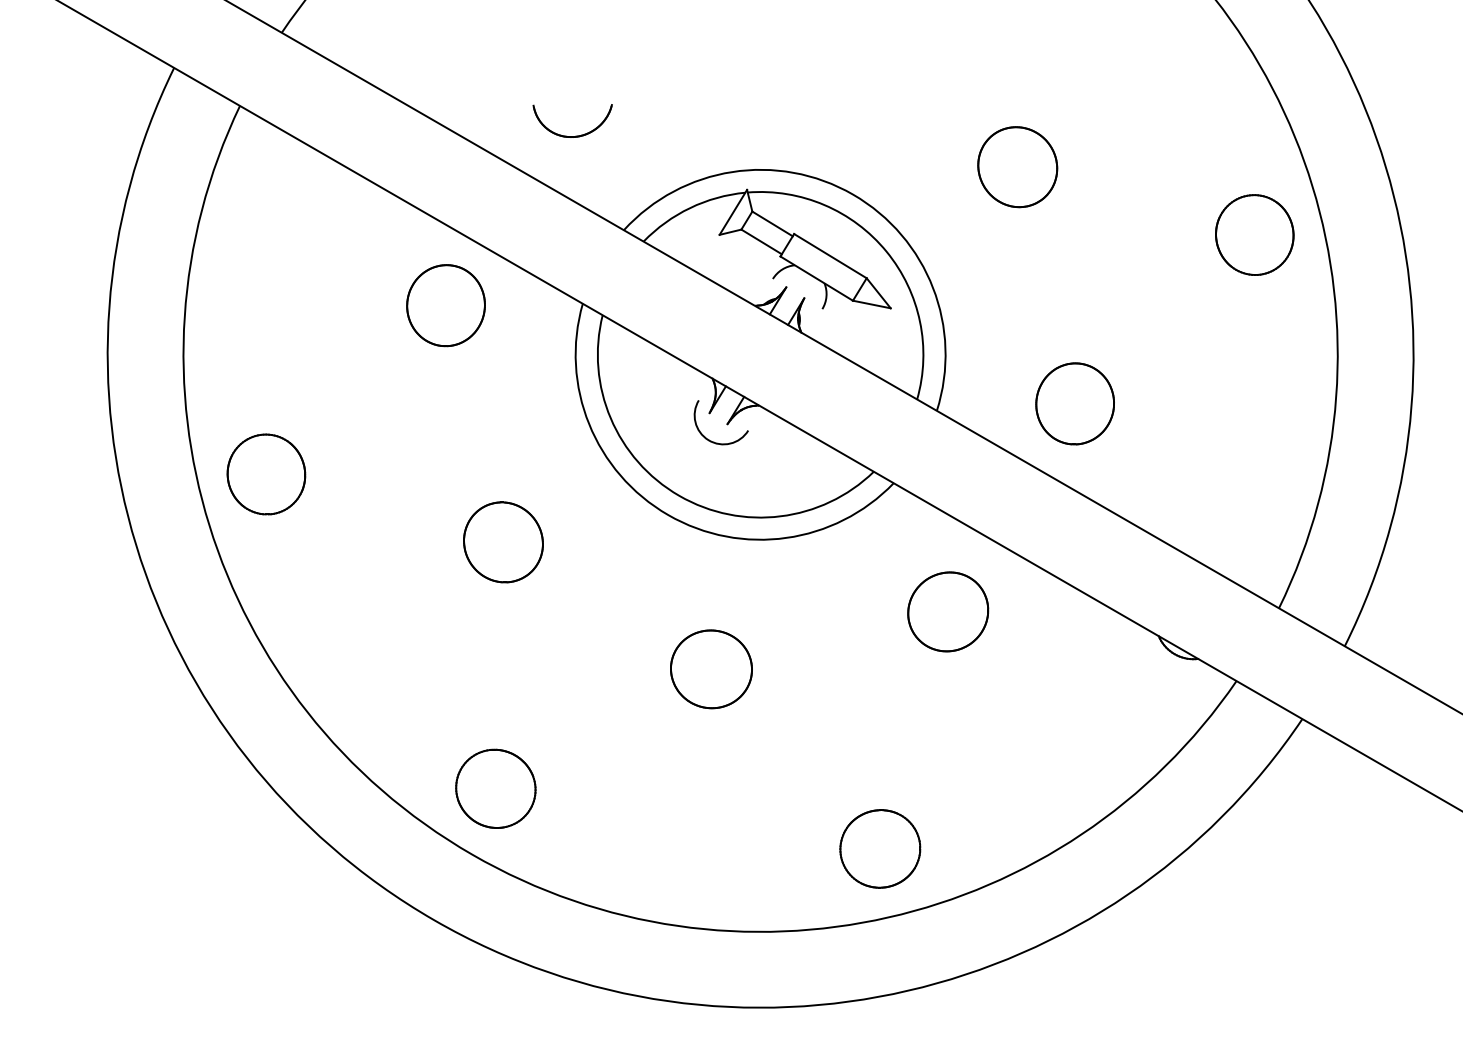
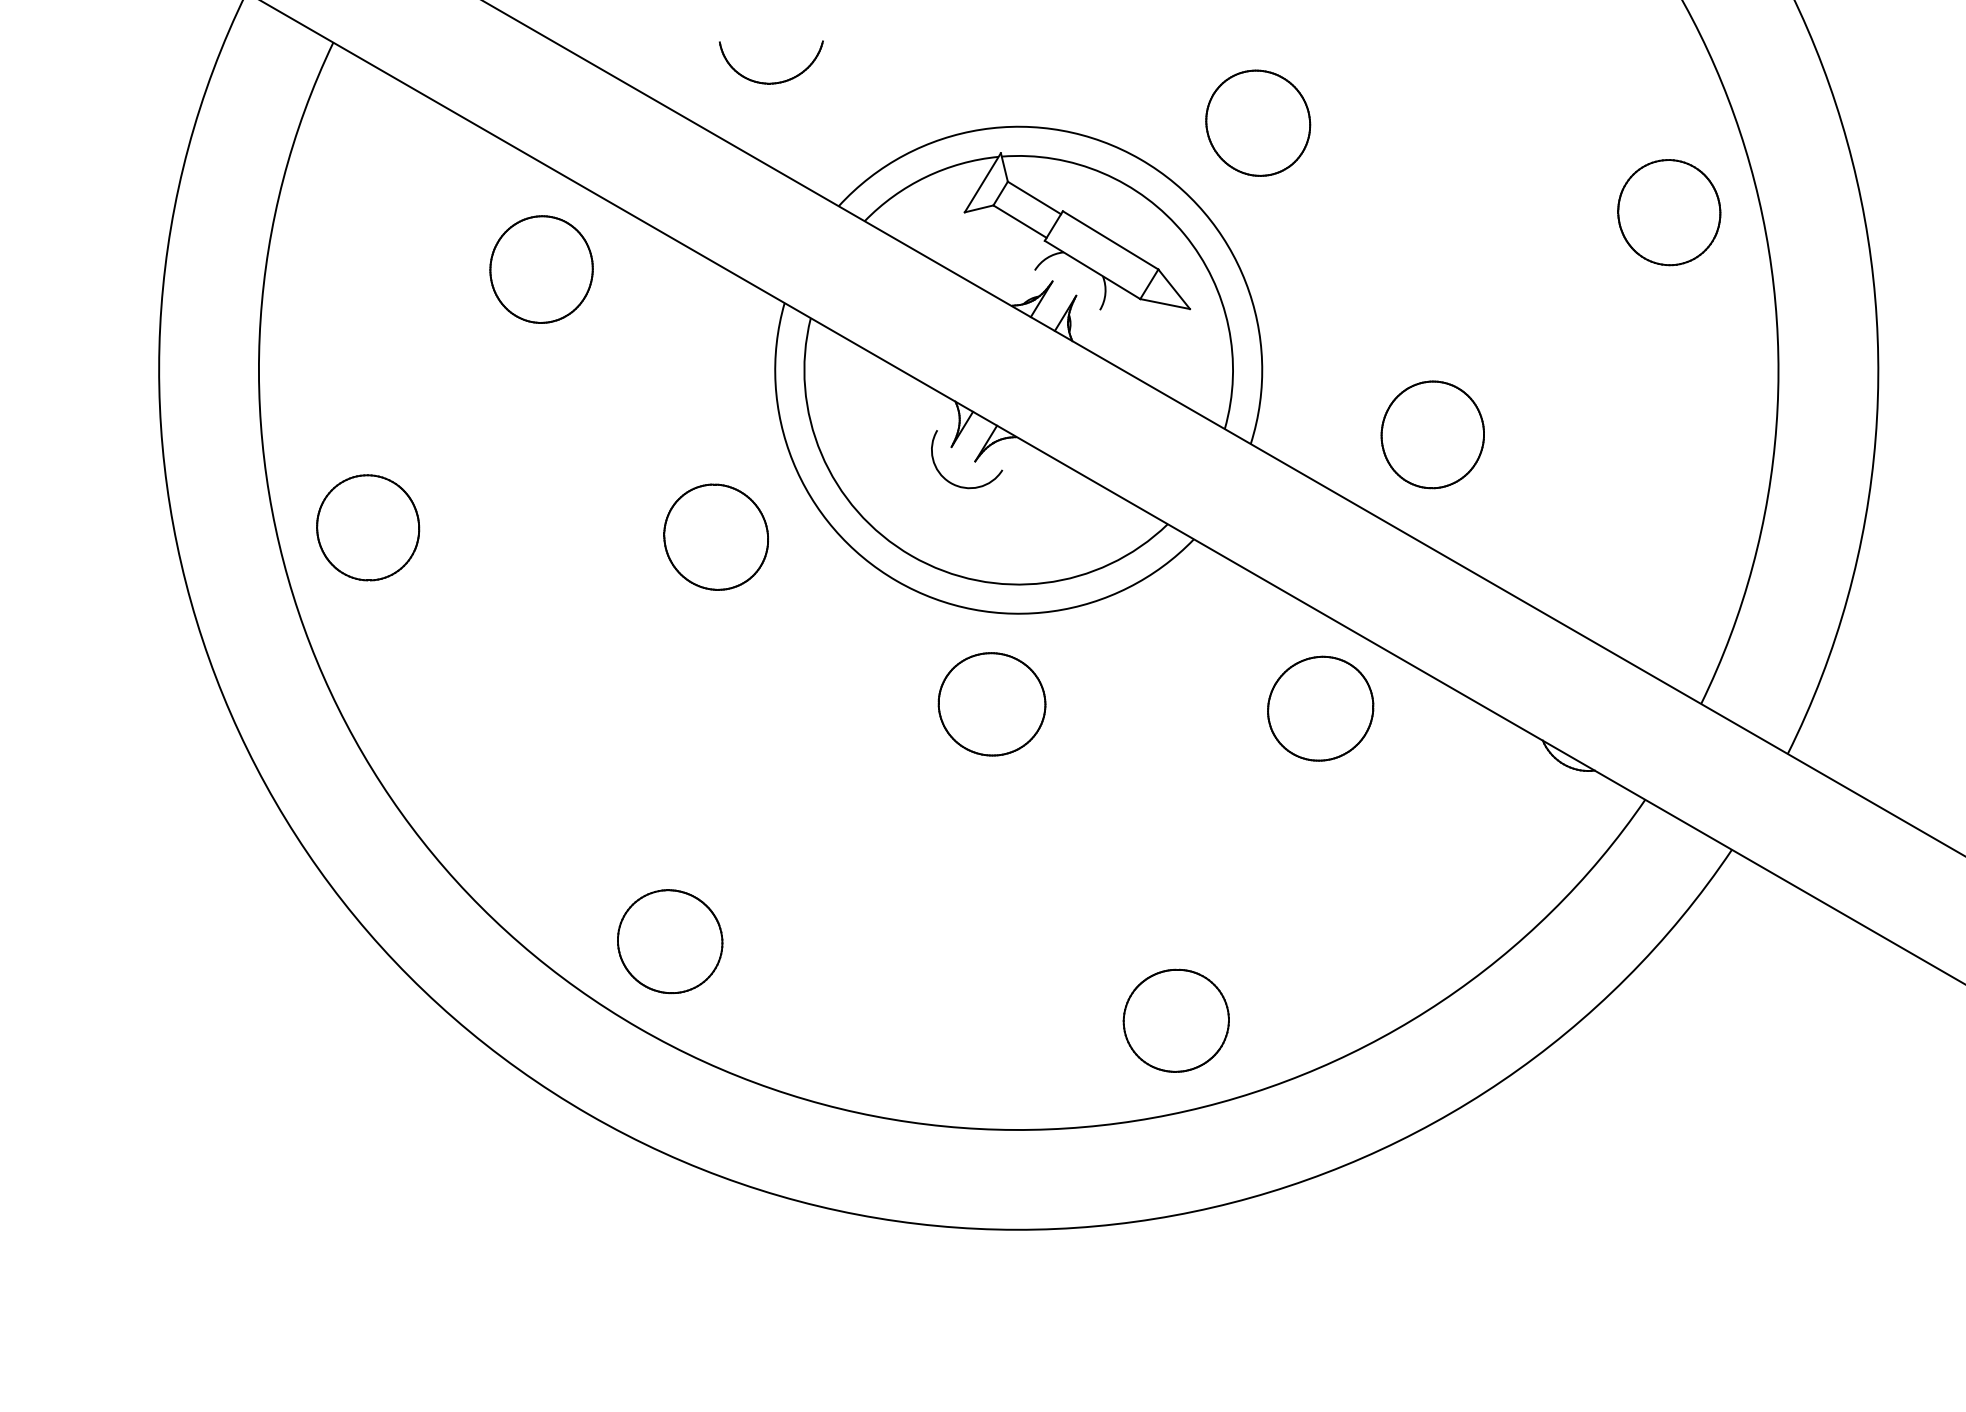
part: (1017, 166) -> (1258, 122), moved
part: (445, 305) -> (541, 269), moved
part: (502, 541) -> (715, 536), moved
part: (948, 611) -> (1320, 708), moved
part: (711, 669) -> (991, 704), moved

